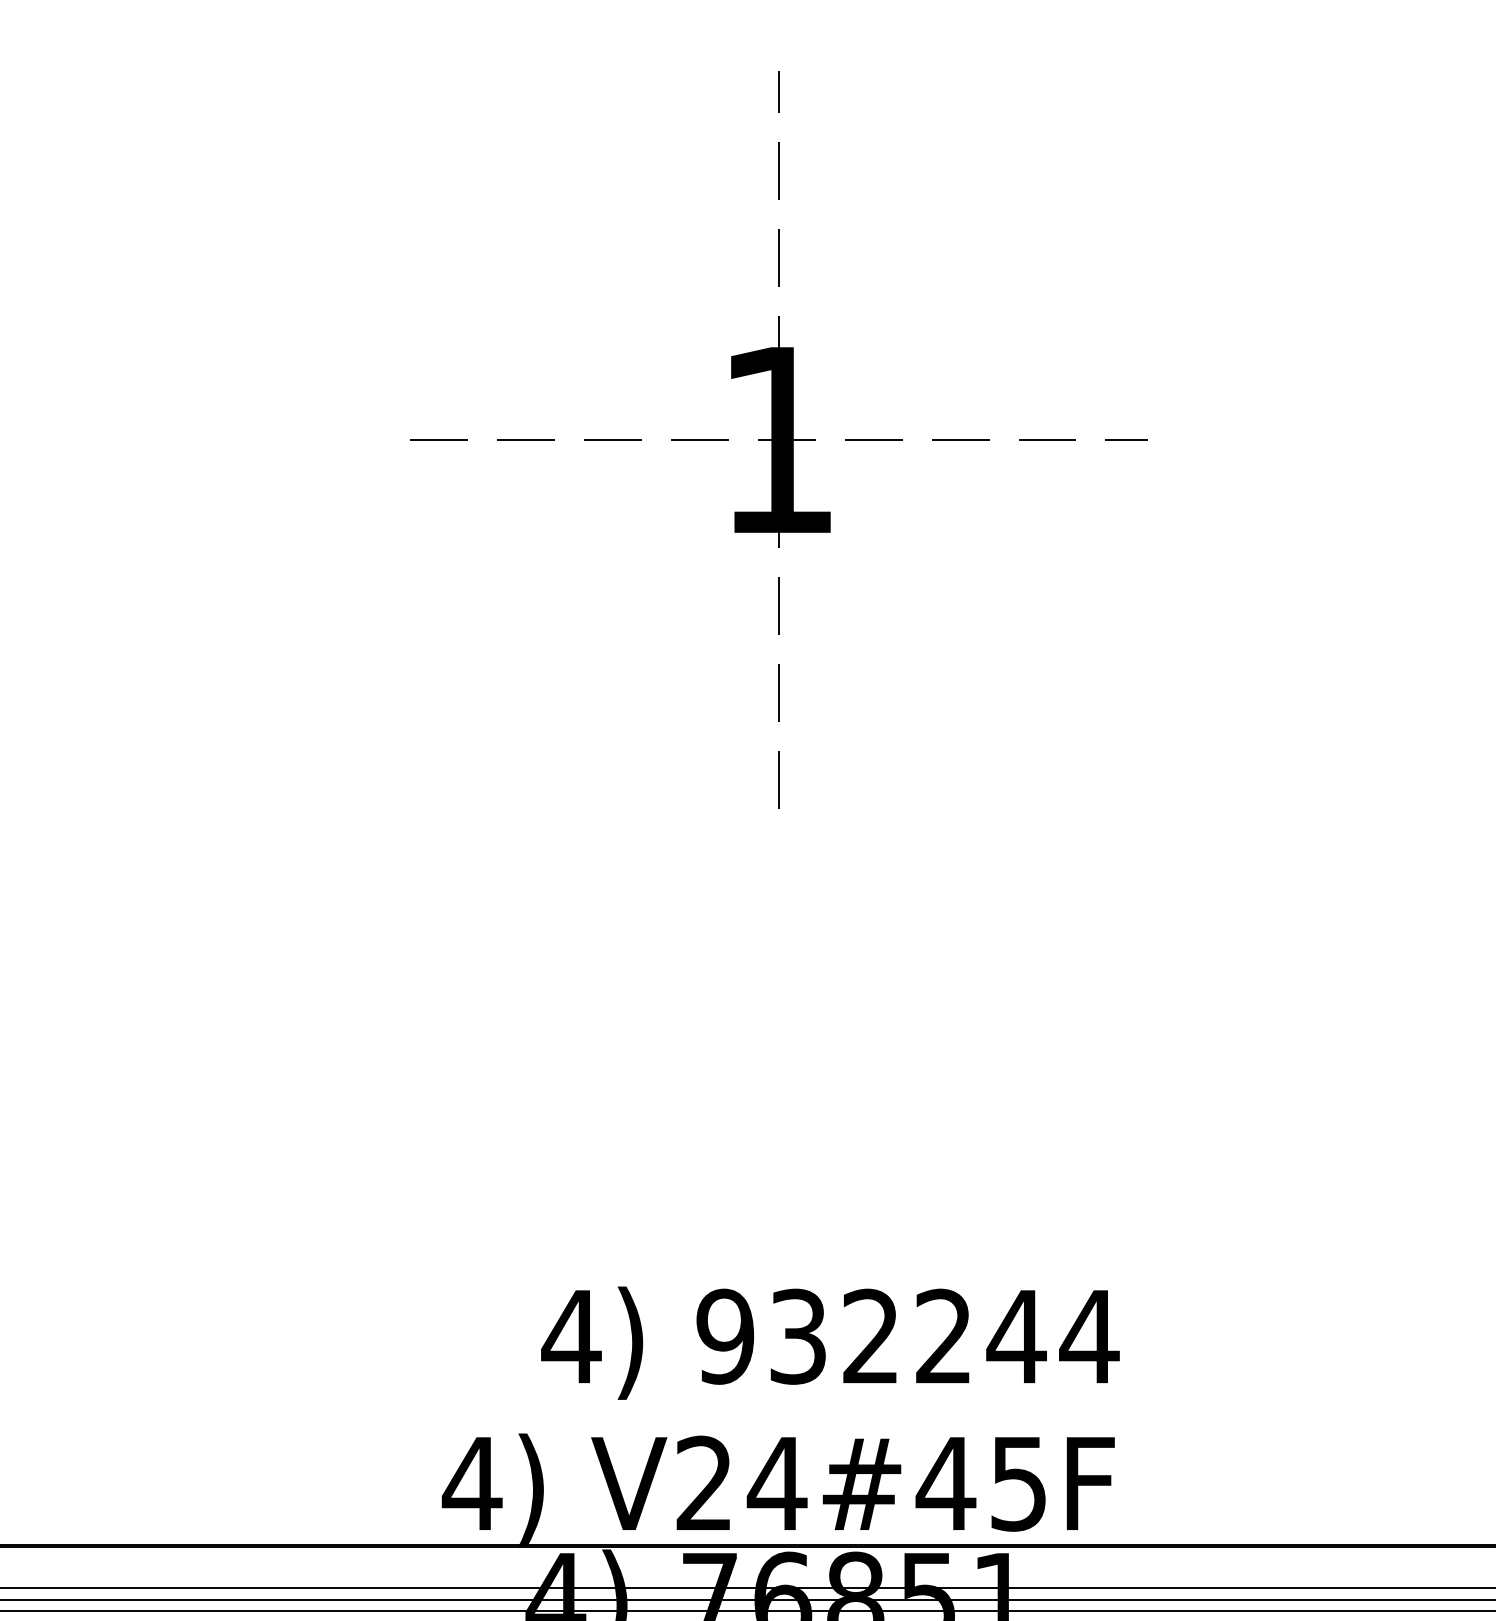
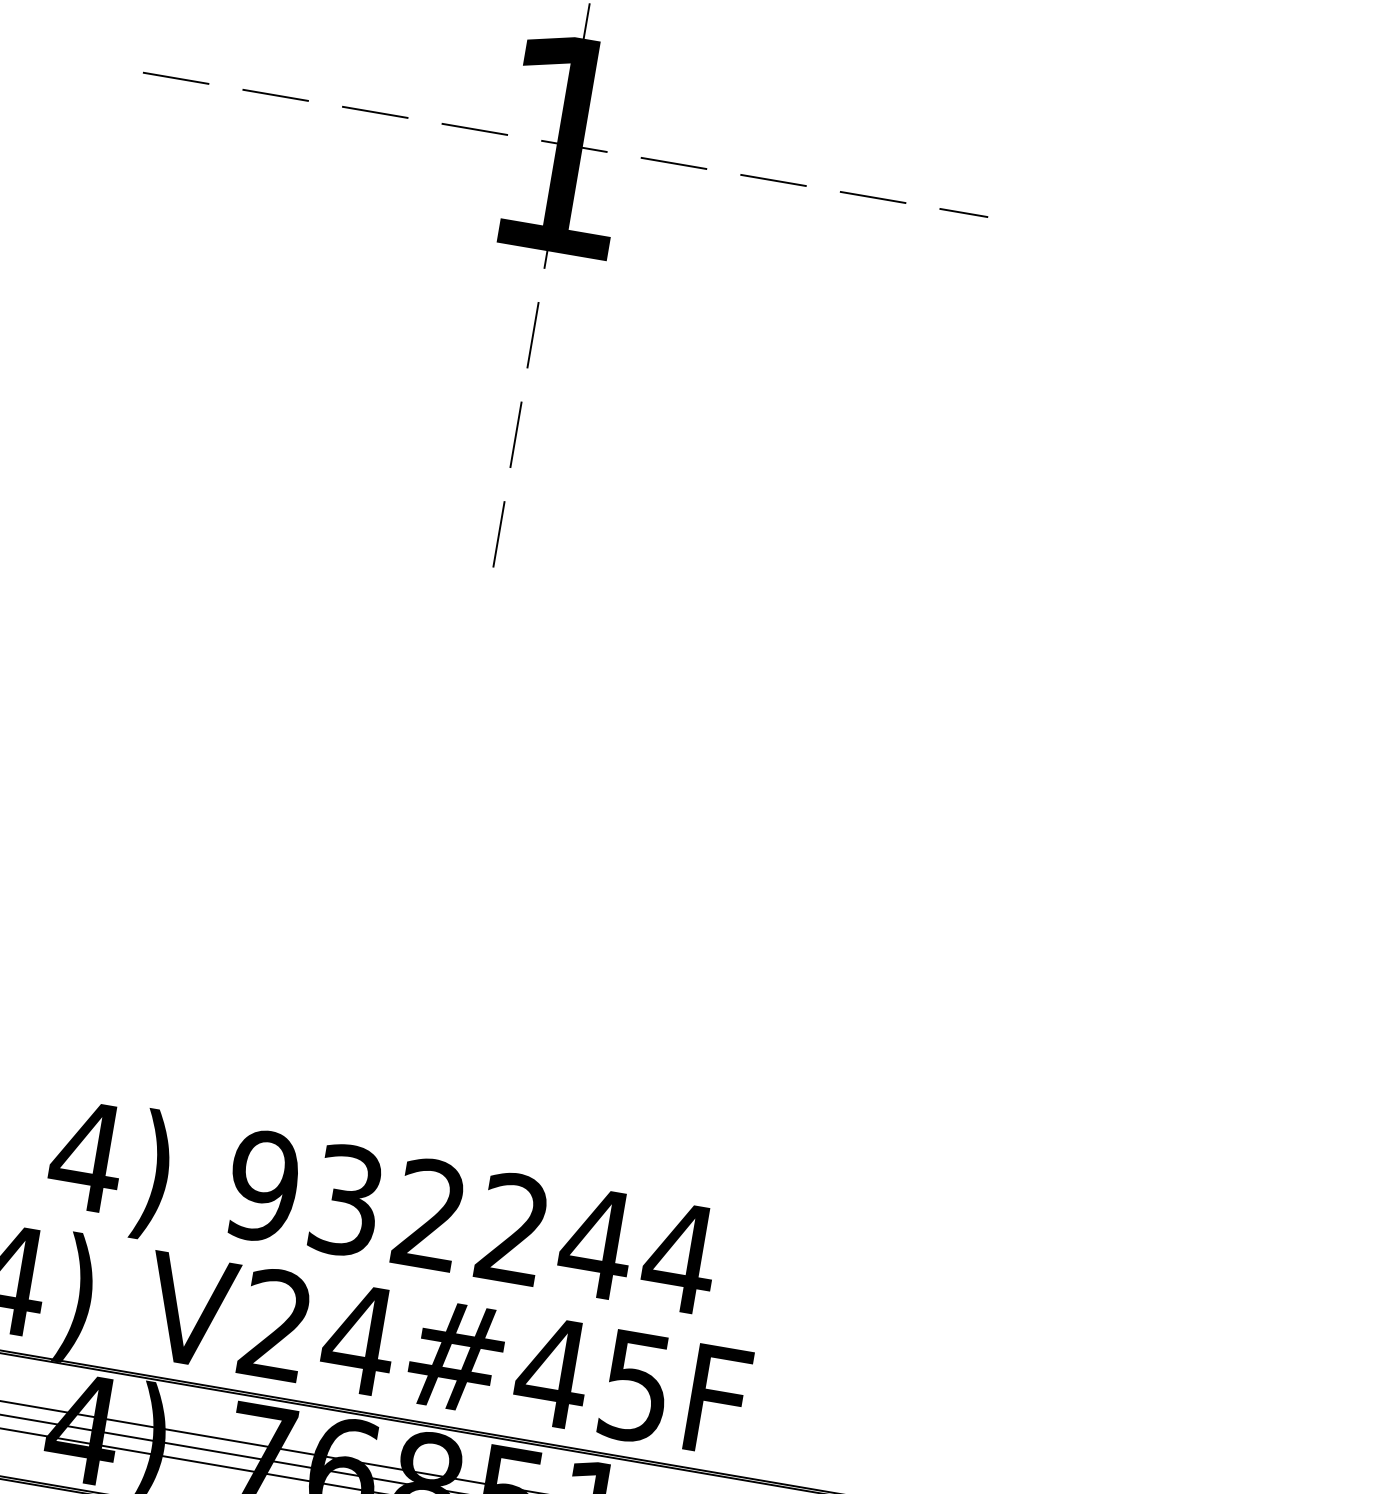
text: (830, 1342) -> (382, 1213), moved

